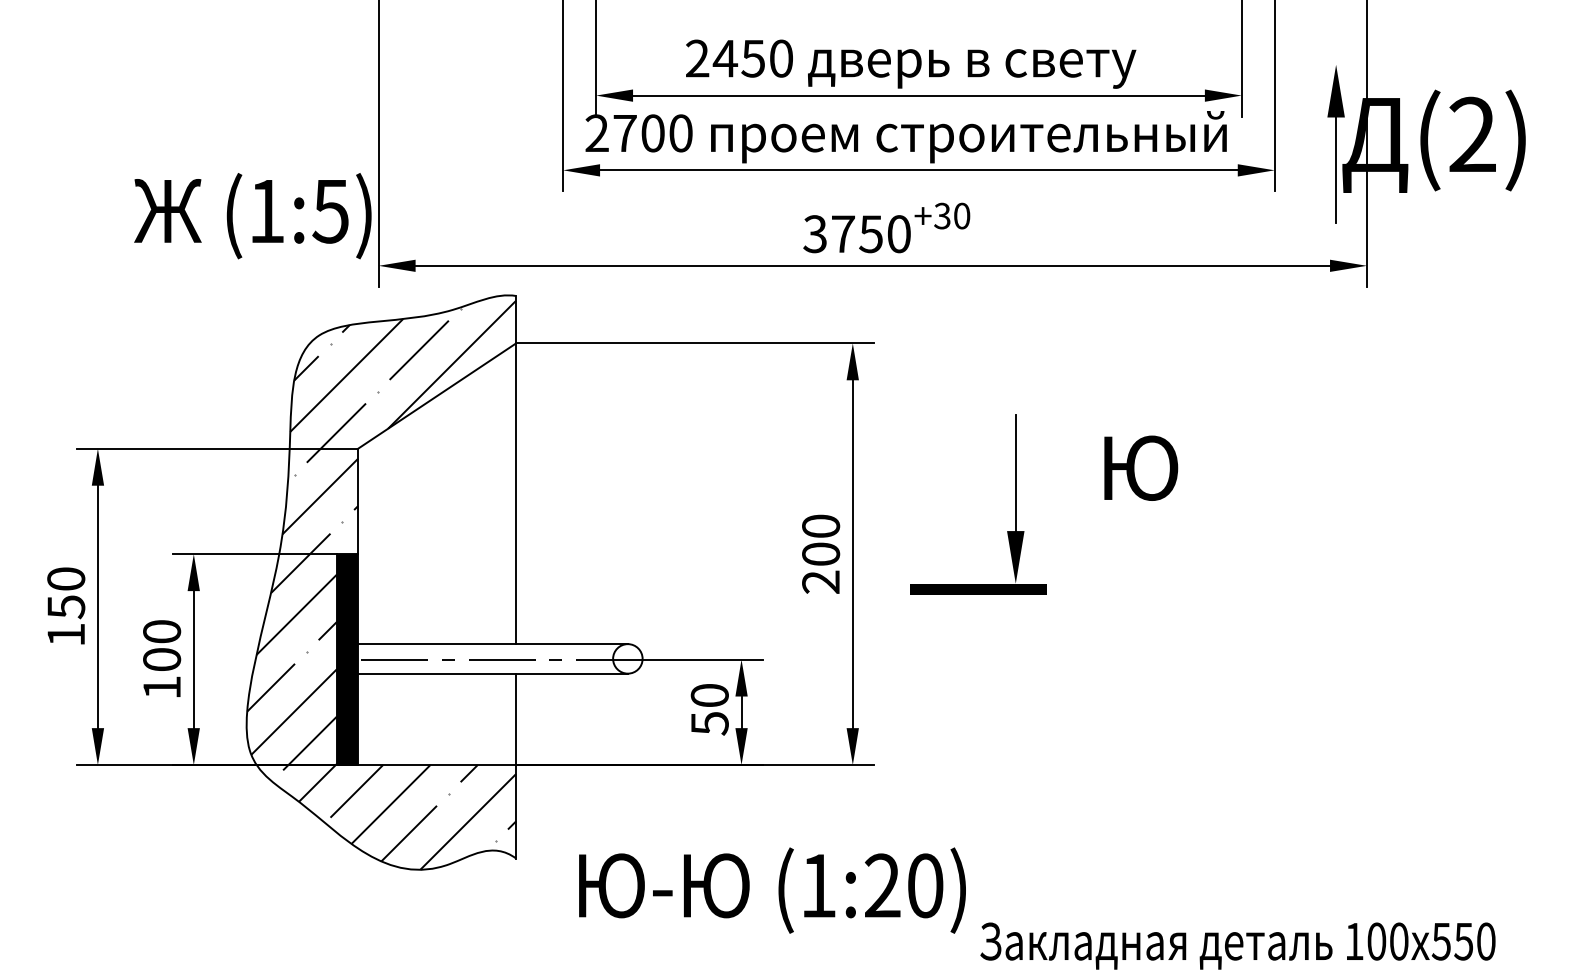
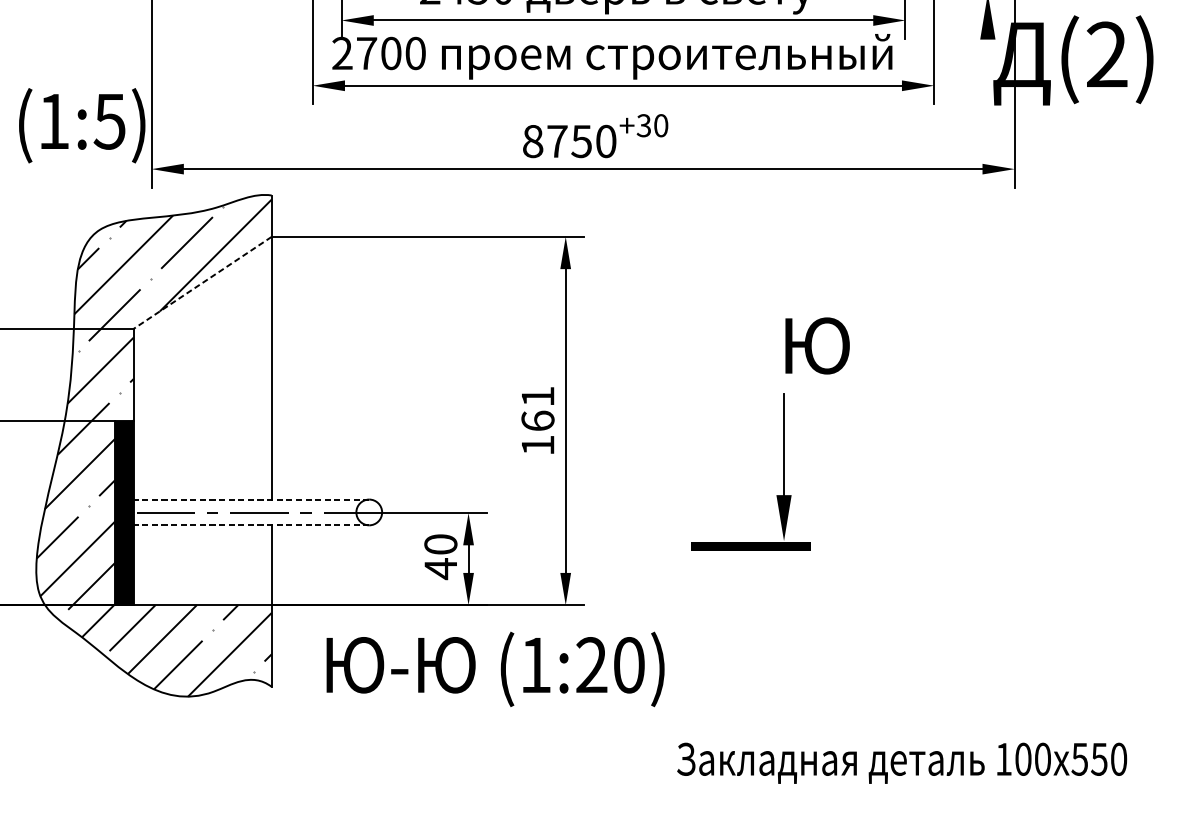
line: (1336, 169) -> (988, 85), removed
text: (815, 234) -> (533, 141), 3750 -> 8750
line: (436, 396) -> (202, 283), solid -> dashed
part: (1015, 504) -> (783, 471), moved
text: (821, 553) -> (538, 420), 200 -> 161
line: (492, 644) -> (251, 499), solid -> dashed
line: (492, 673) -> (251, 525), solid -> dashed
text: (709, 723) -> (440, 568), 50 -> 40
text: (772, 890) -> (495, 669), moved

